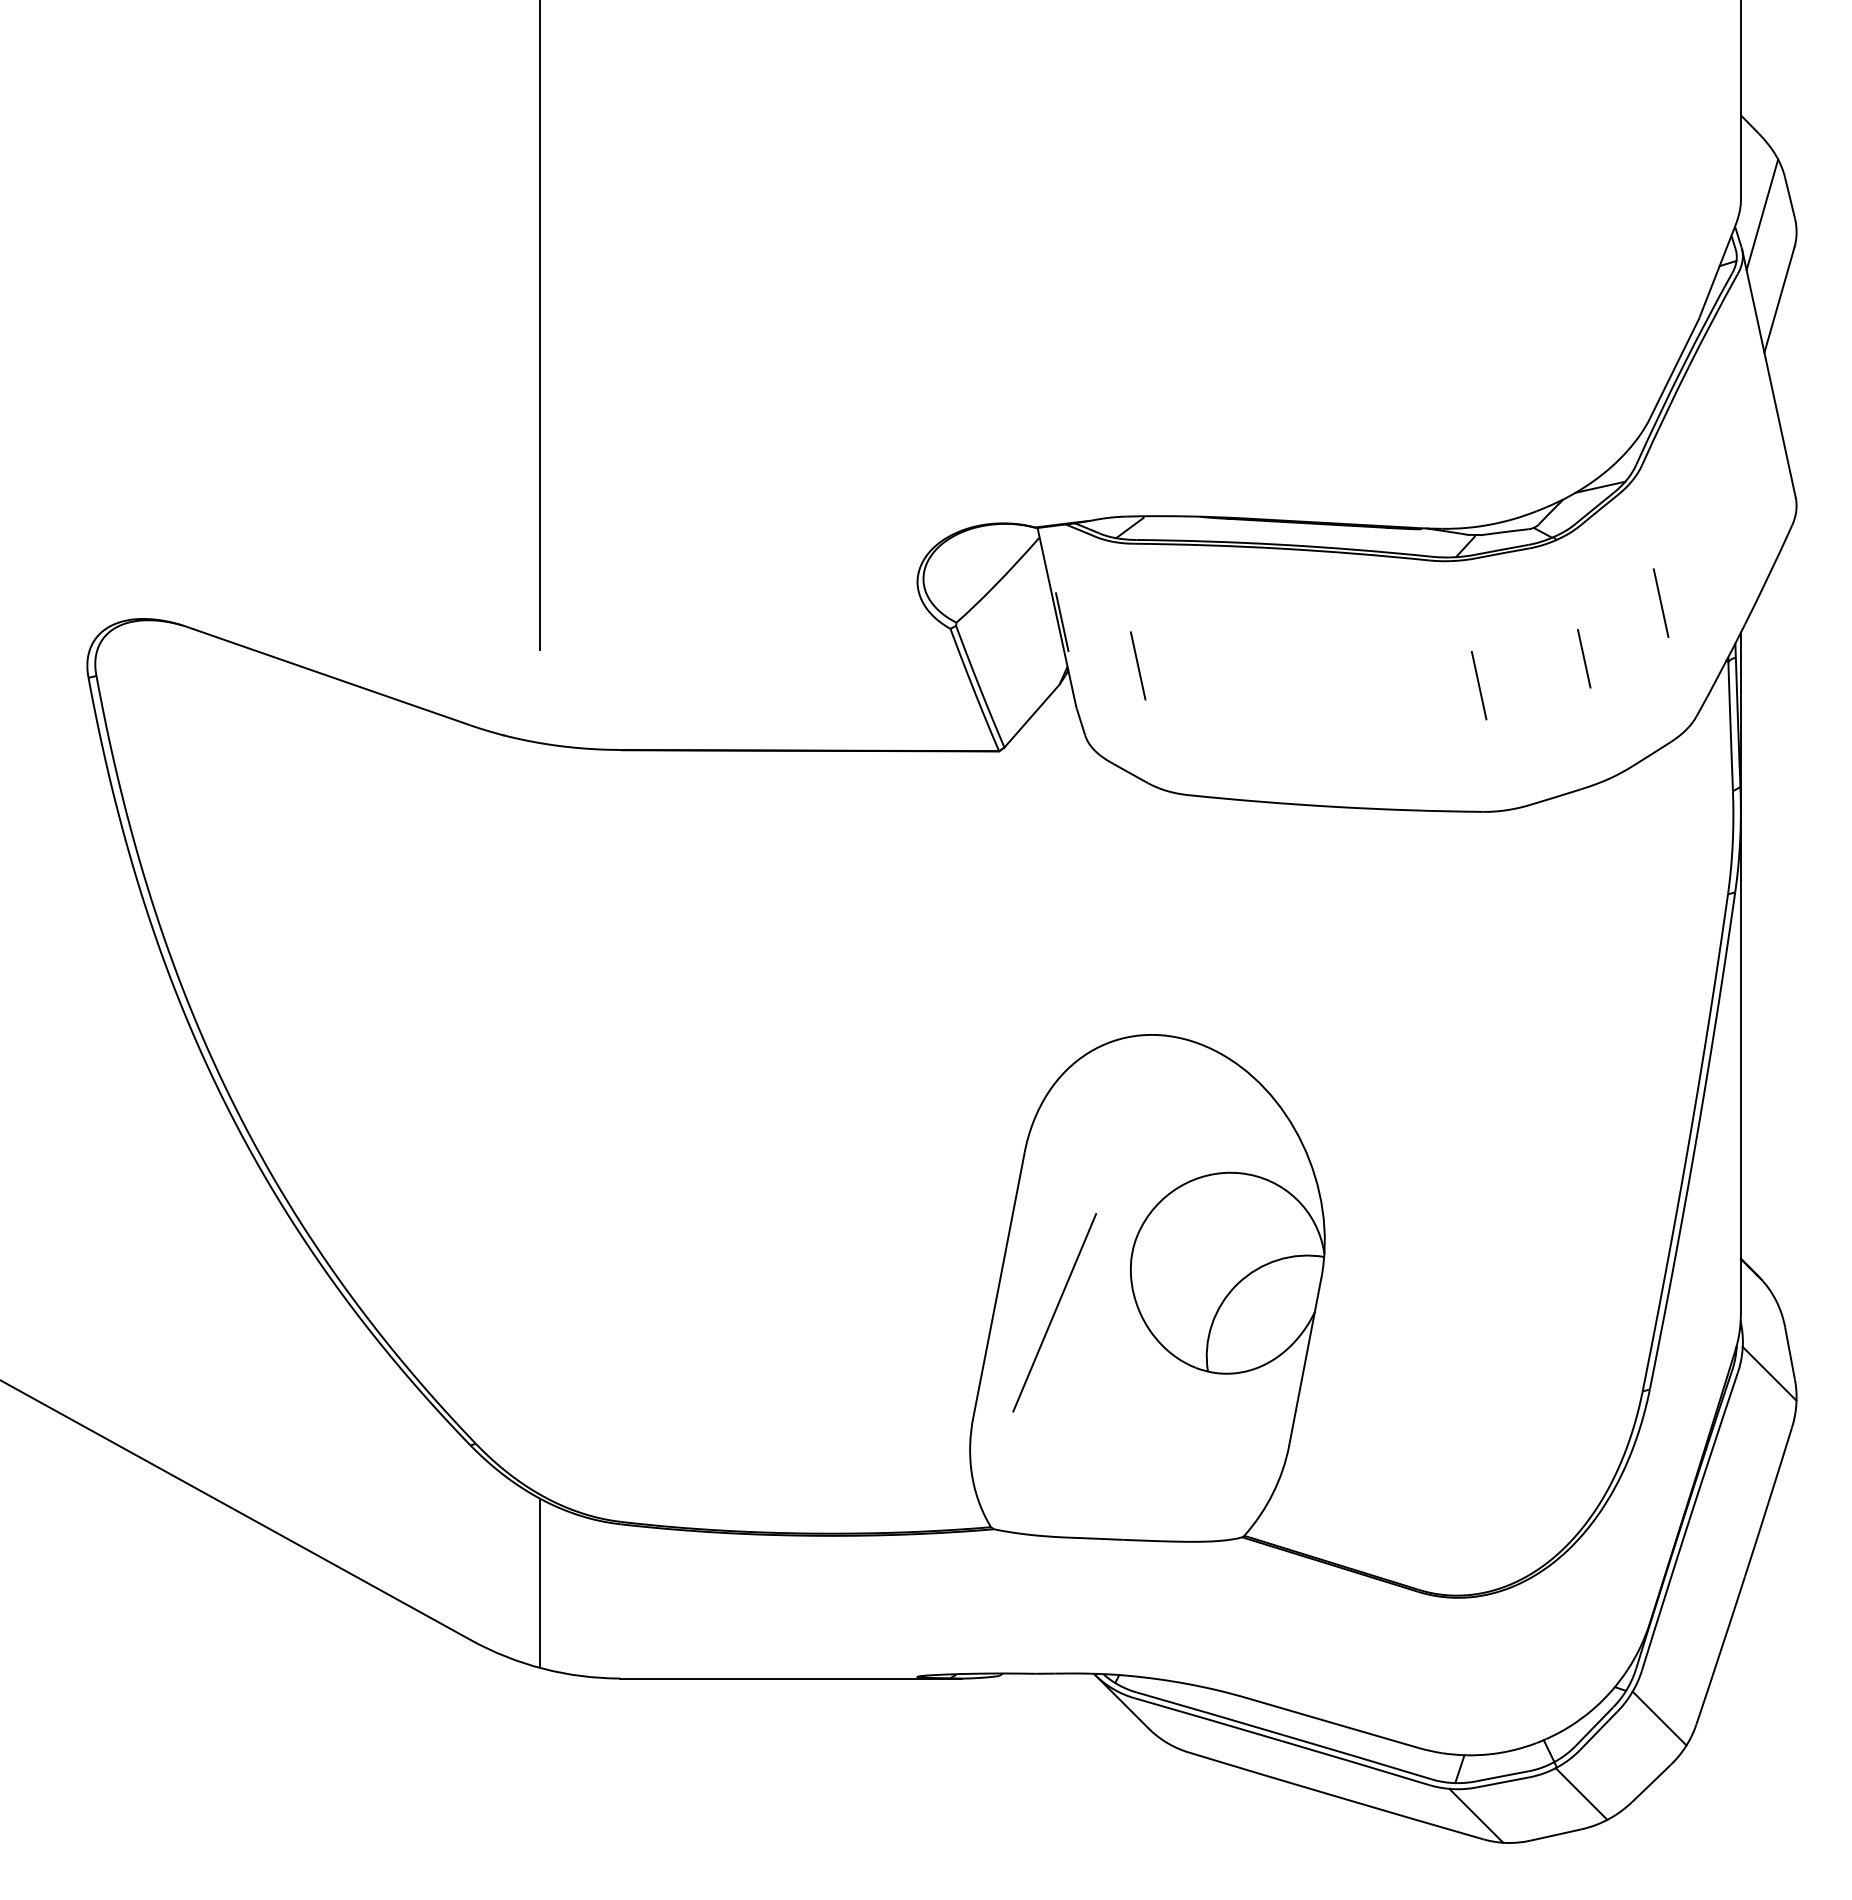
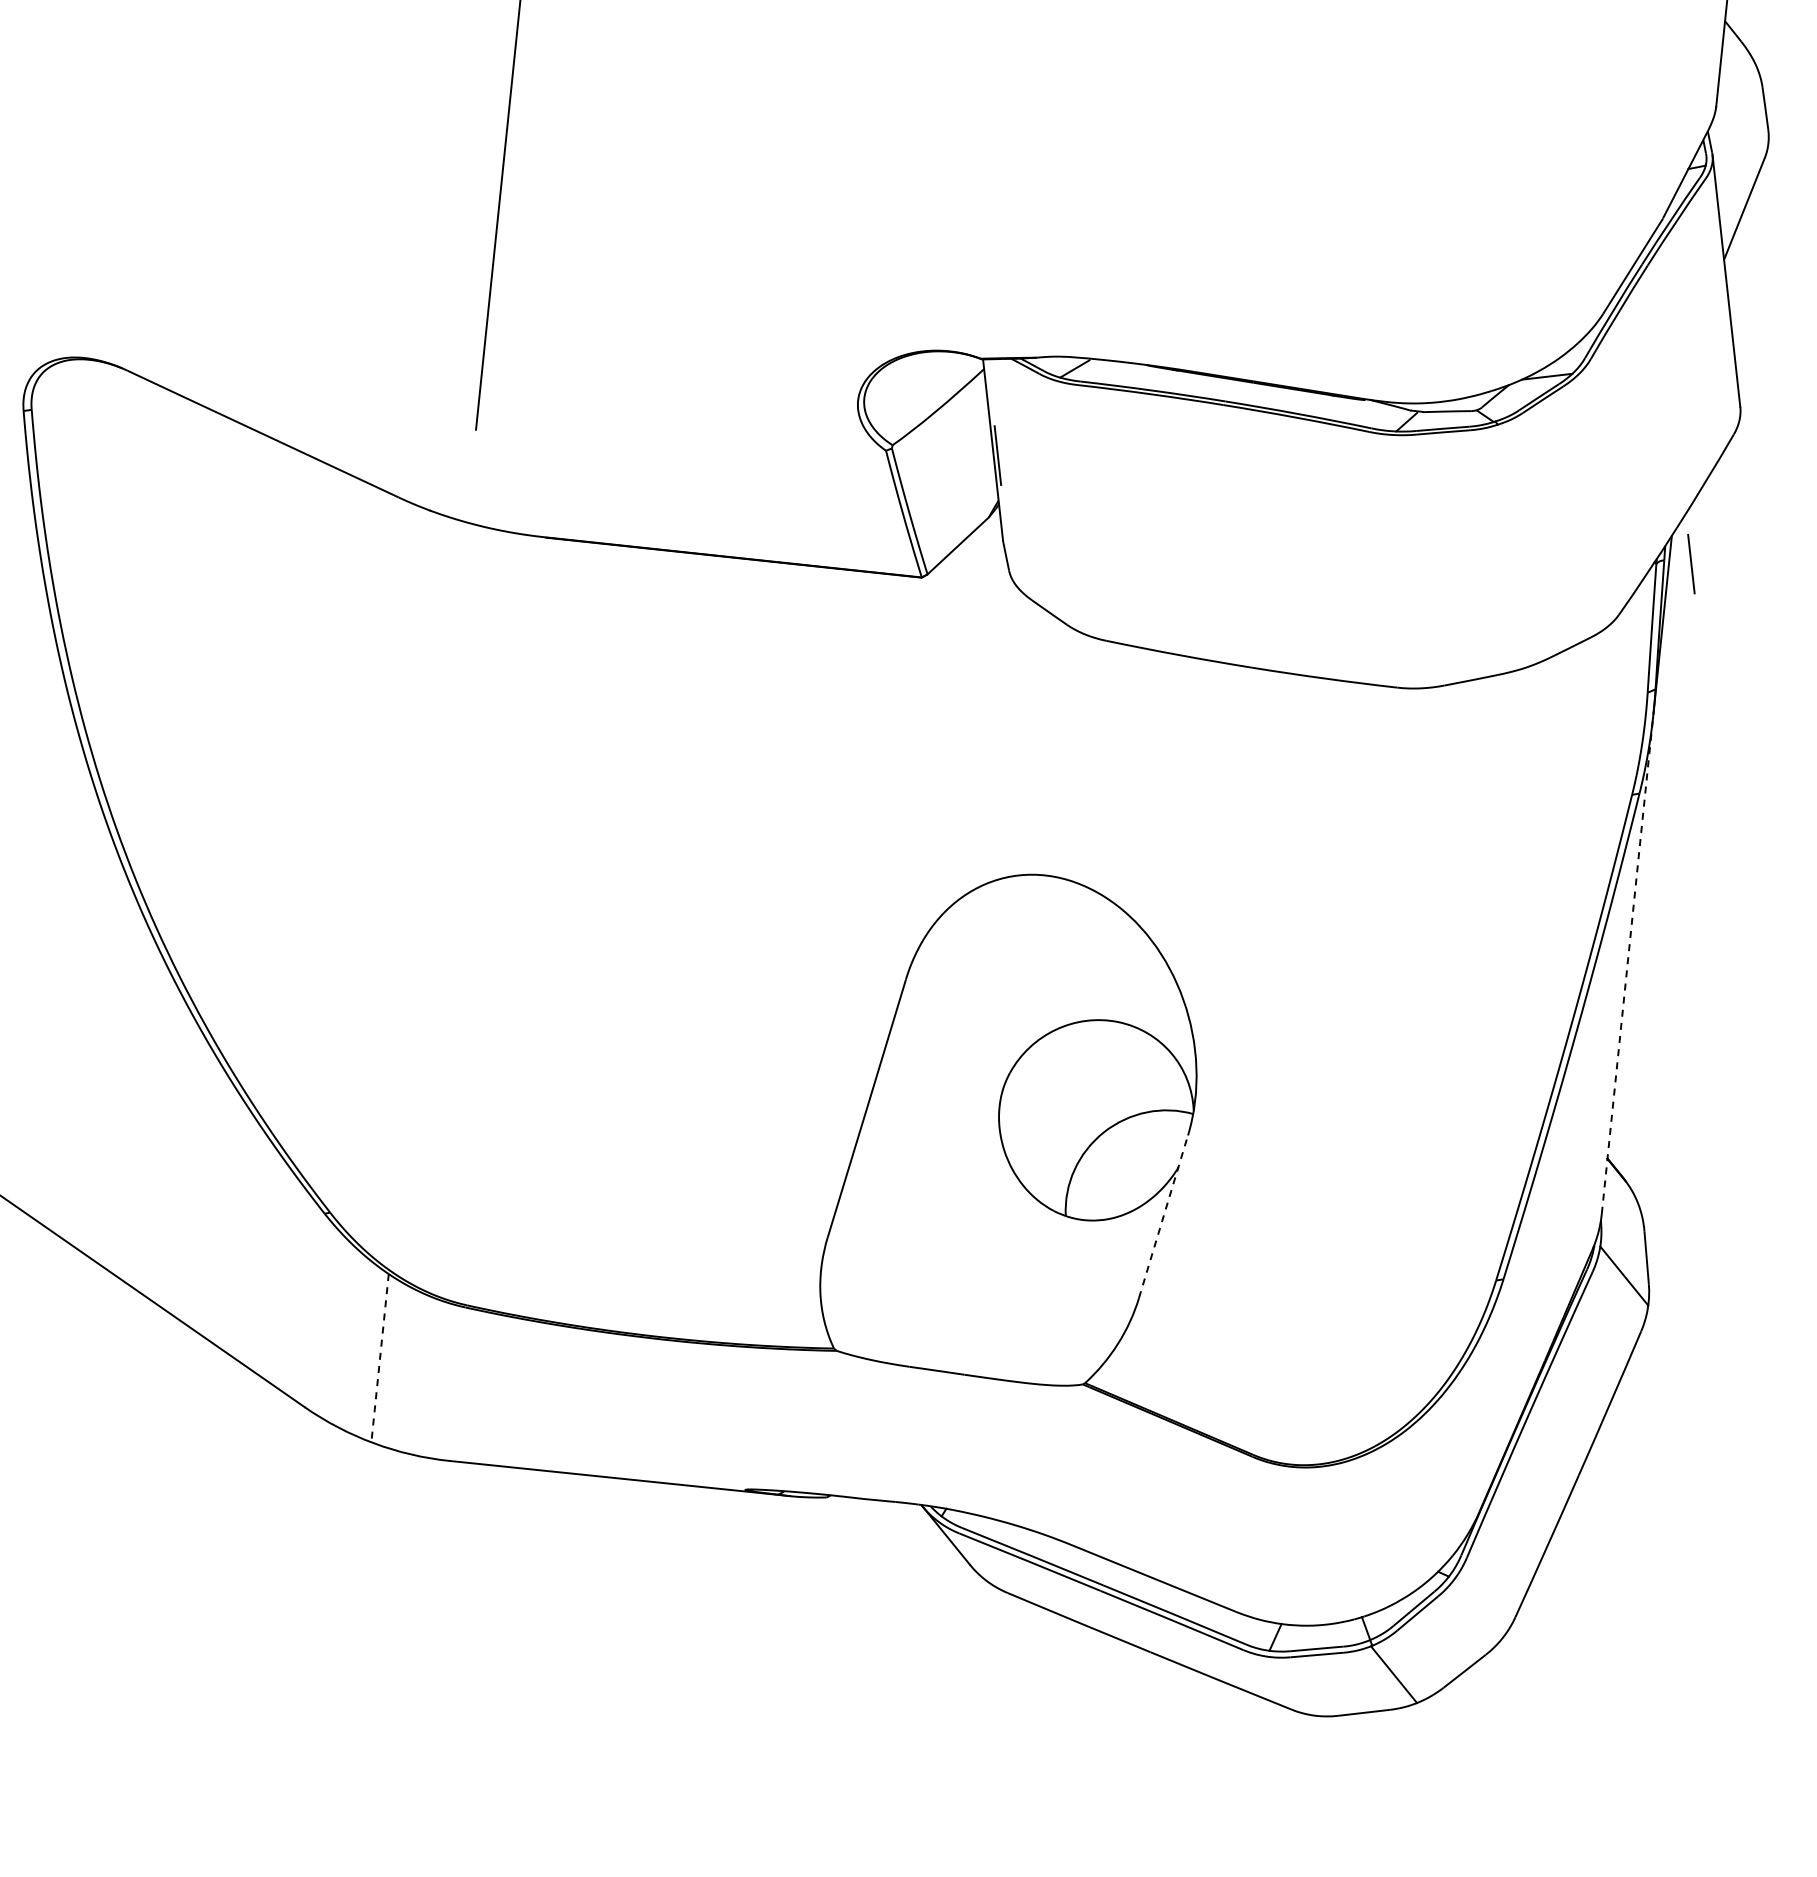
line: (1762, 214) -> (1736, 122), removed
line: (1661, 602) -> (1596, 497), removed
line: (1584, 658) -> (1691, 563), moved
line: (1138, 665) -> (1069, 506), removed
line: (1478, 685) -> (1405, 561), removed
line: (1740, 1062) -> (1627, 963), solid -> dashed
line: (1054, 1312) -> (919, 1141), removed
line: (1305, 1362) -> (1163, 1217), solid -> dashed
line: (540, 1583) -> (380, 1358), solid -> dashed
line: (1659, 1718) -> (1479, 1607), removed
line: (1476, 1815) -> (1287, 1685), removed

